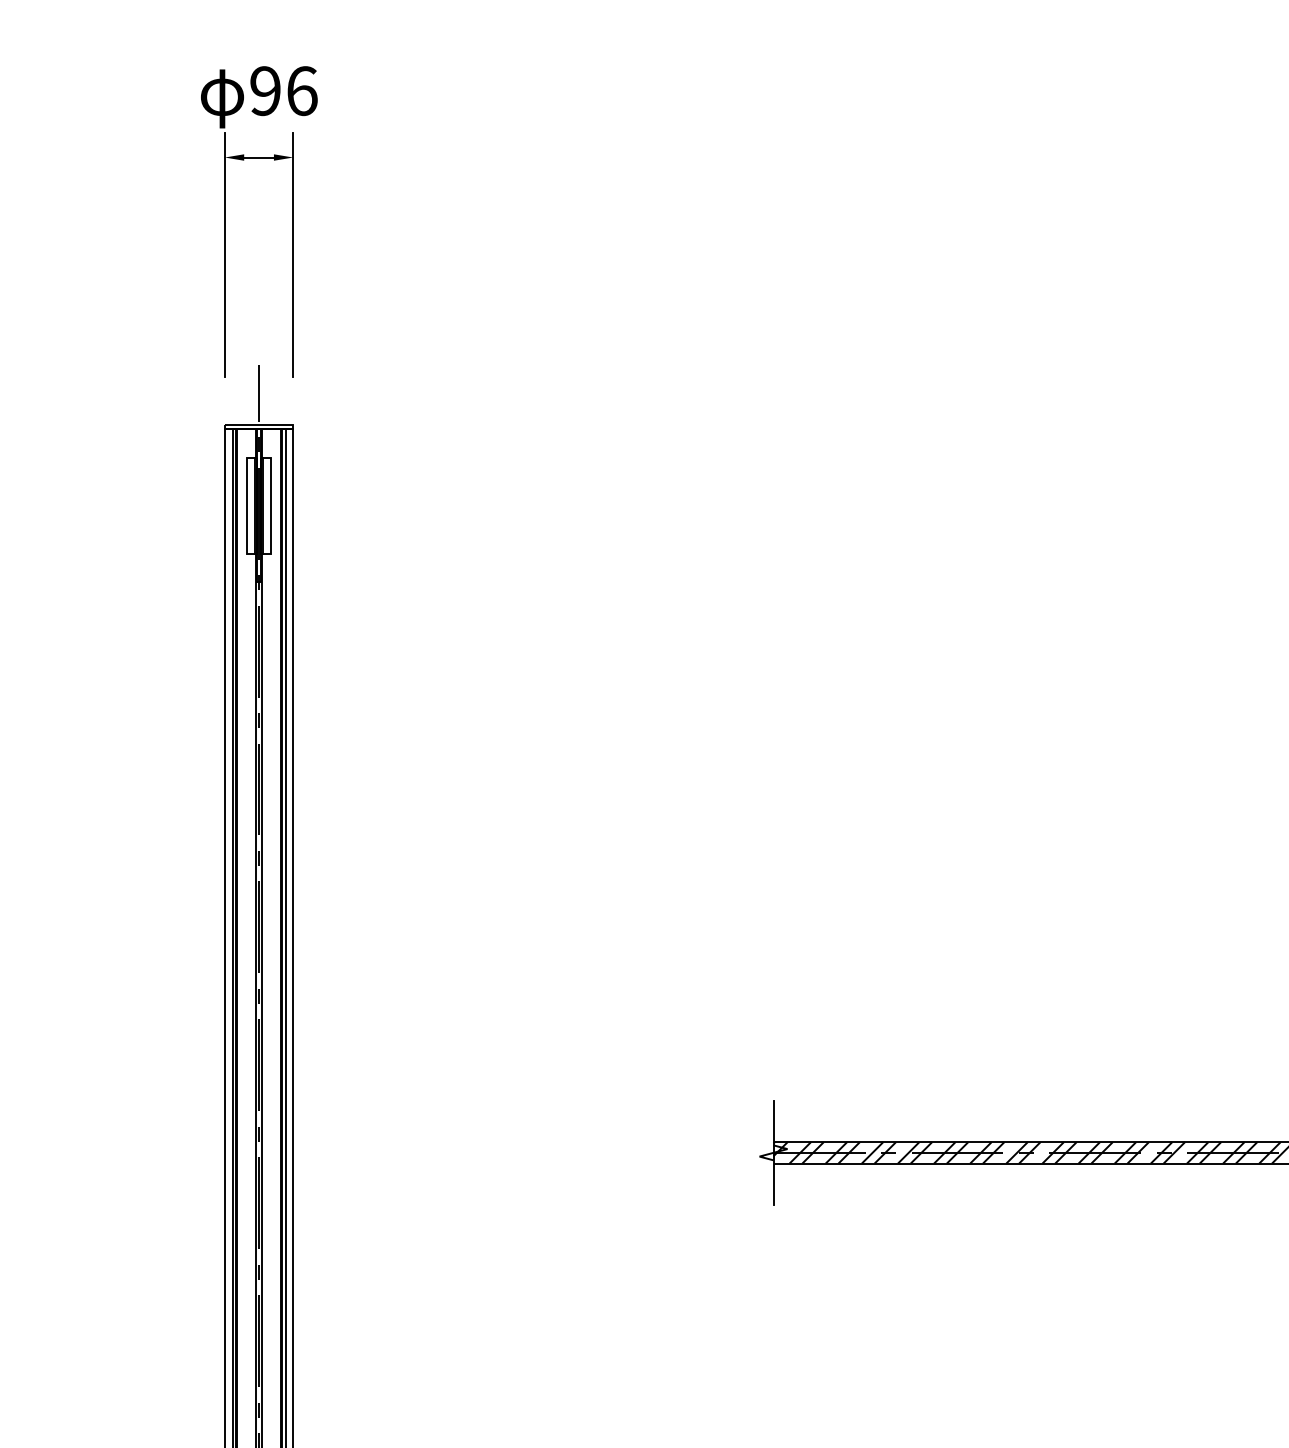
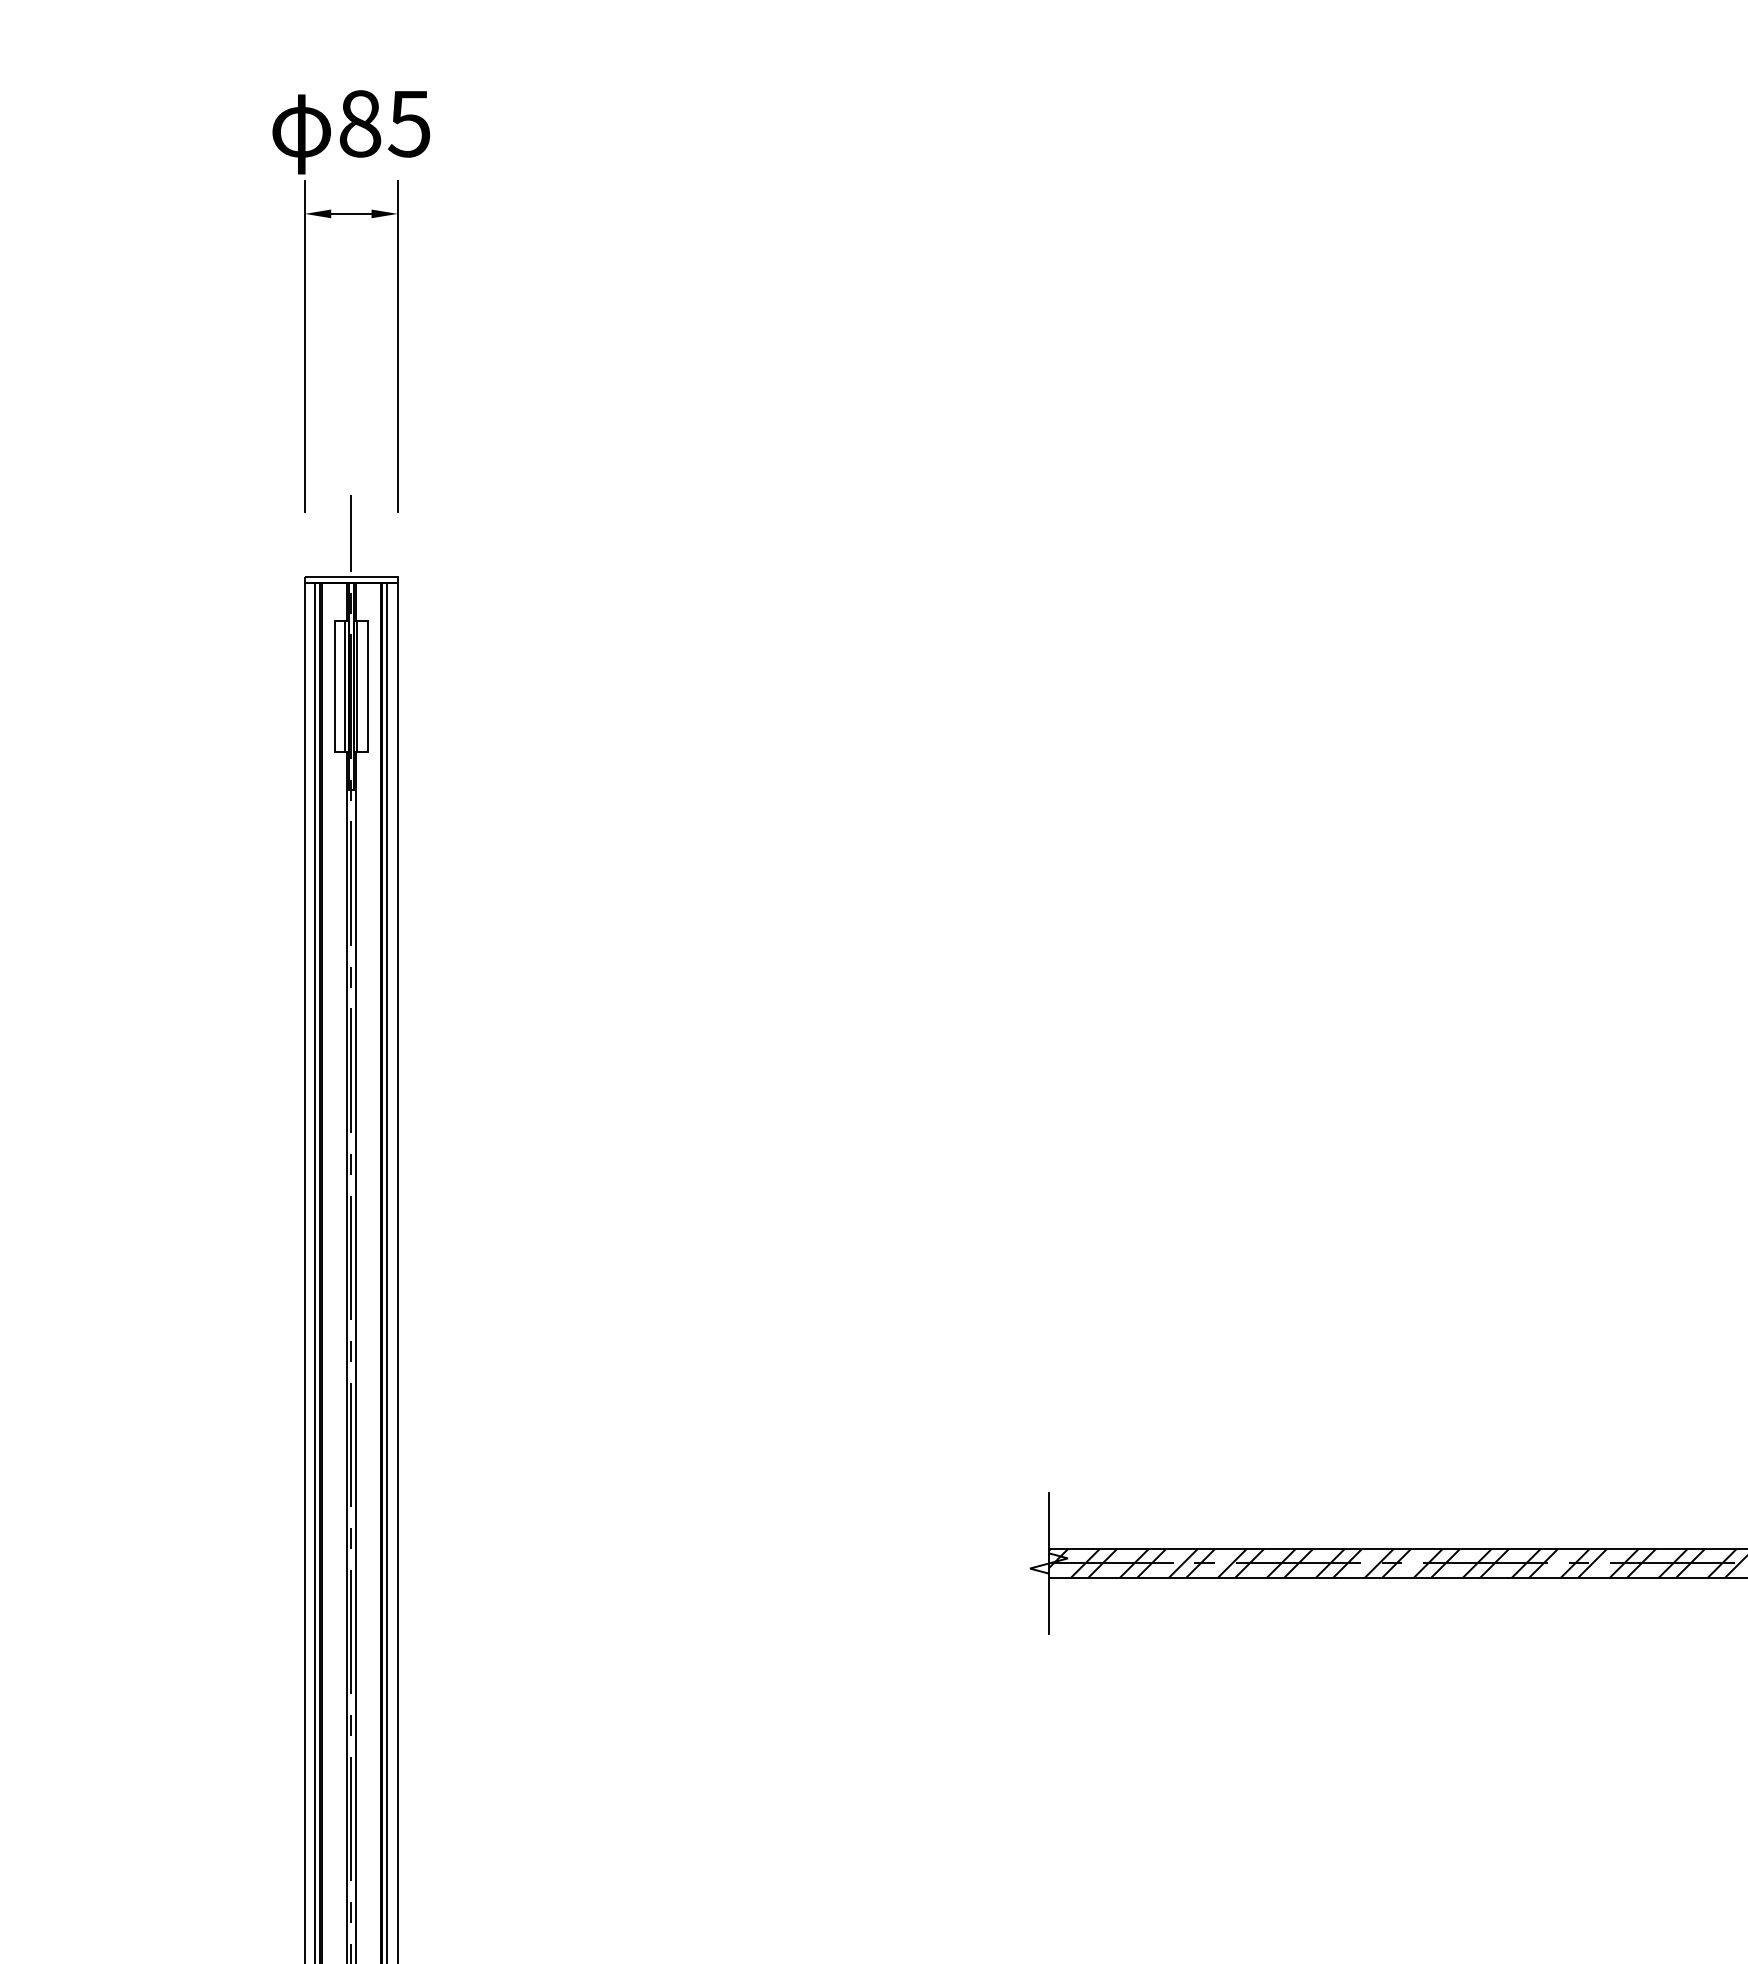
text: (283, 90) -> (384, 123), 96 -> 85

